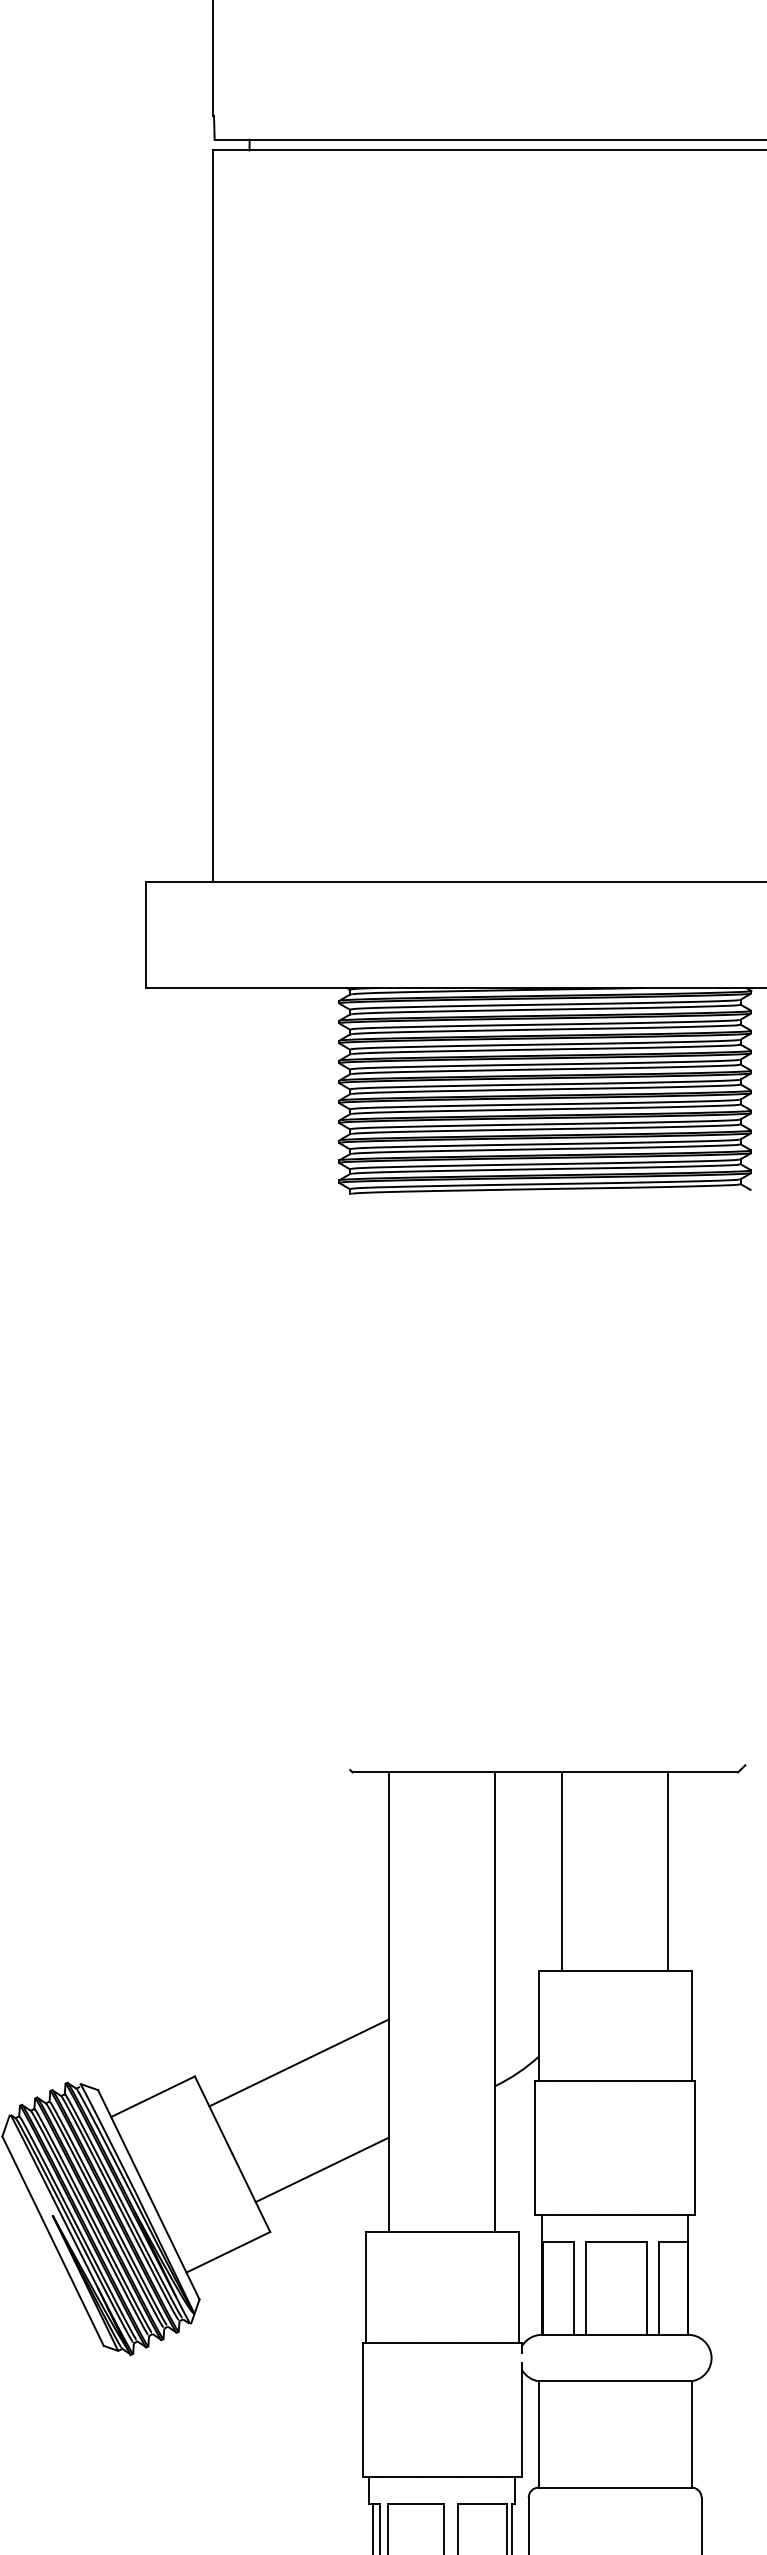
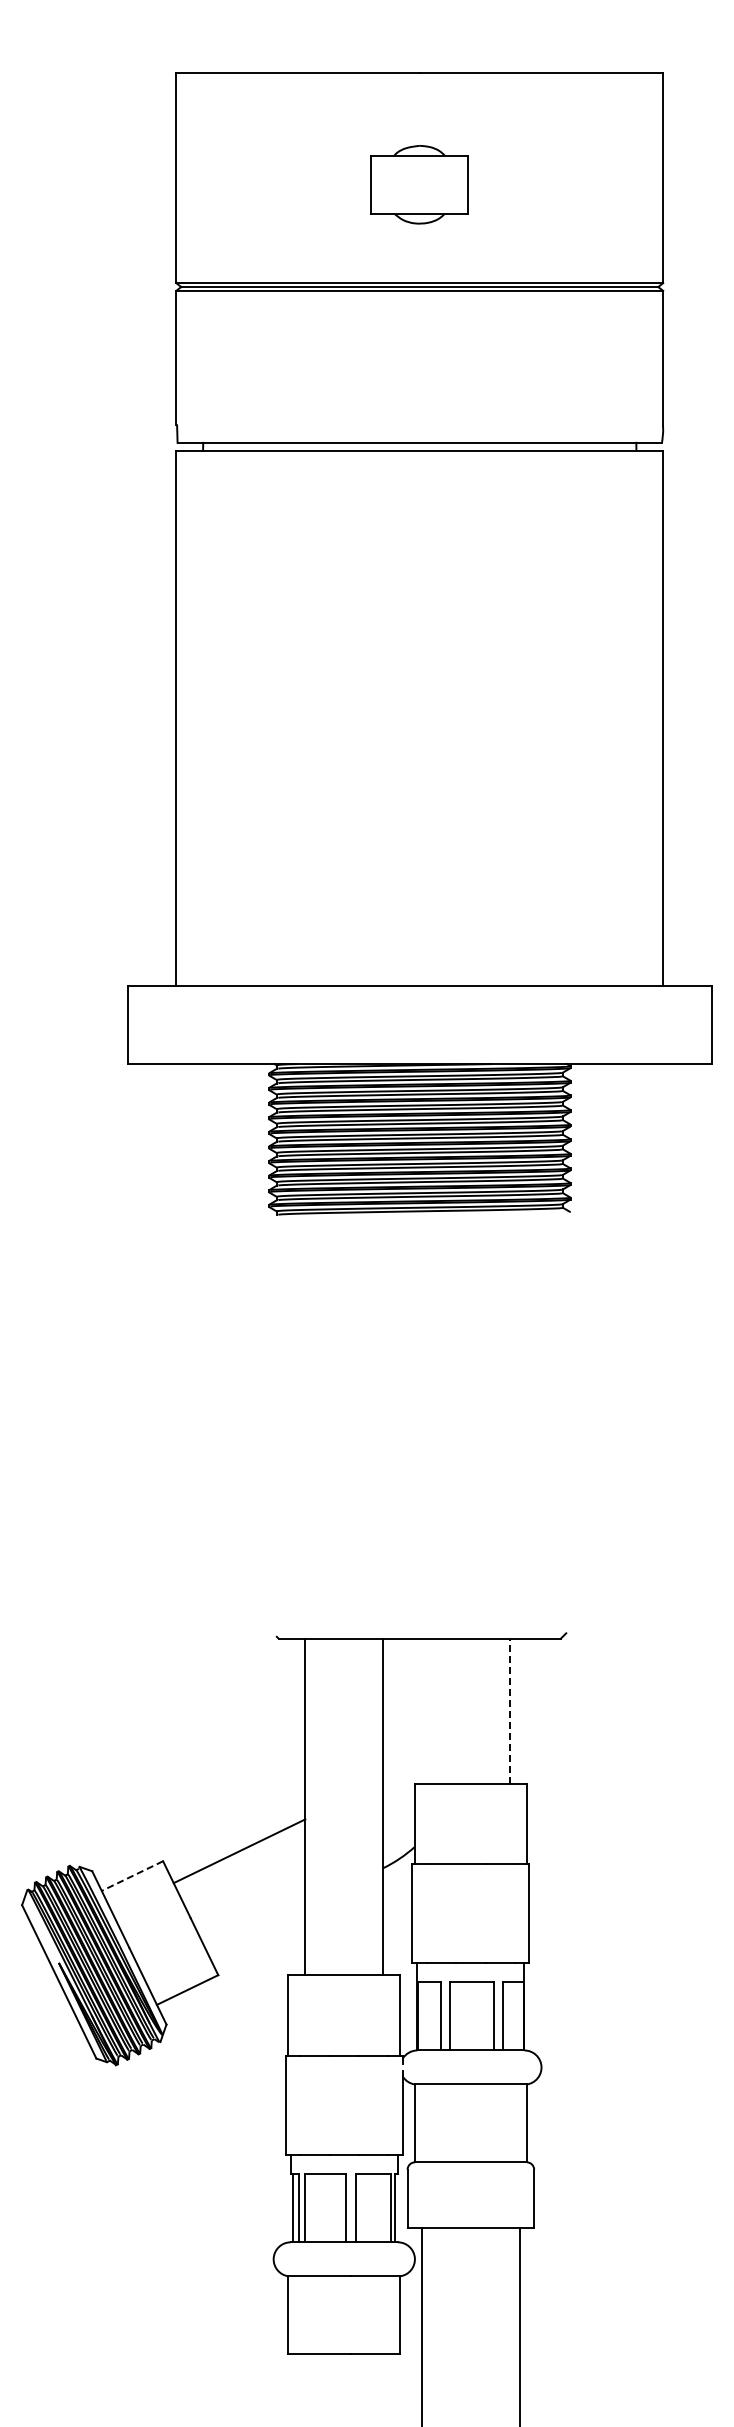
line: (561, 1870) -> (431, 1710), removed
line: (667, 1872) -> (509, 1711), solid -> dashed
line: (153, 2097) -> (132, 1876), solid -> dashed
line: (322, 2169) -> (256, 1929), removed

